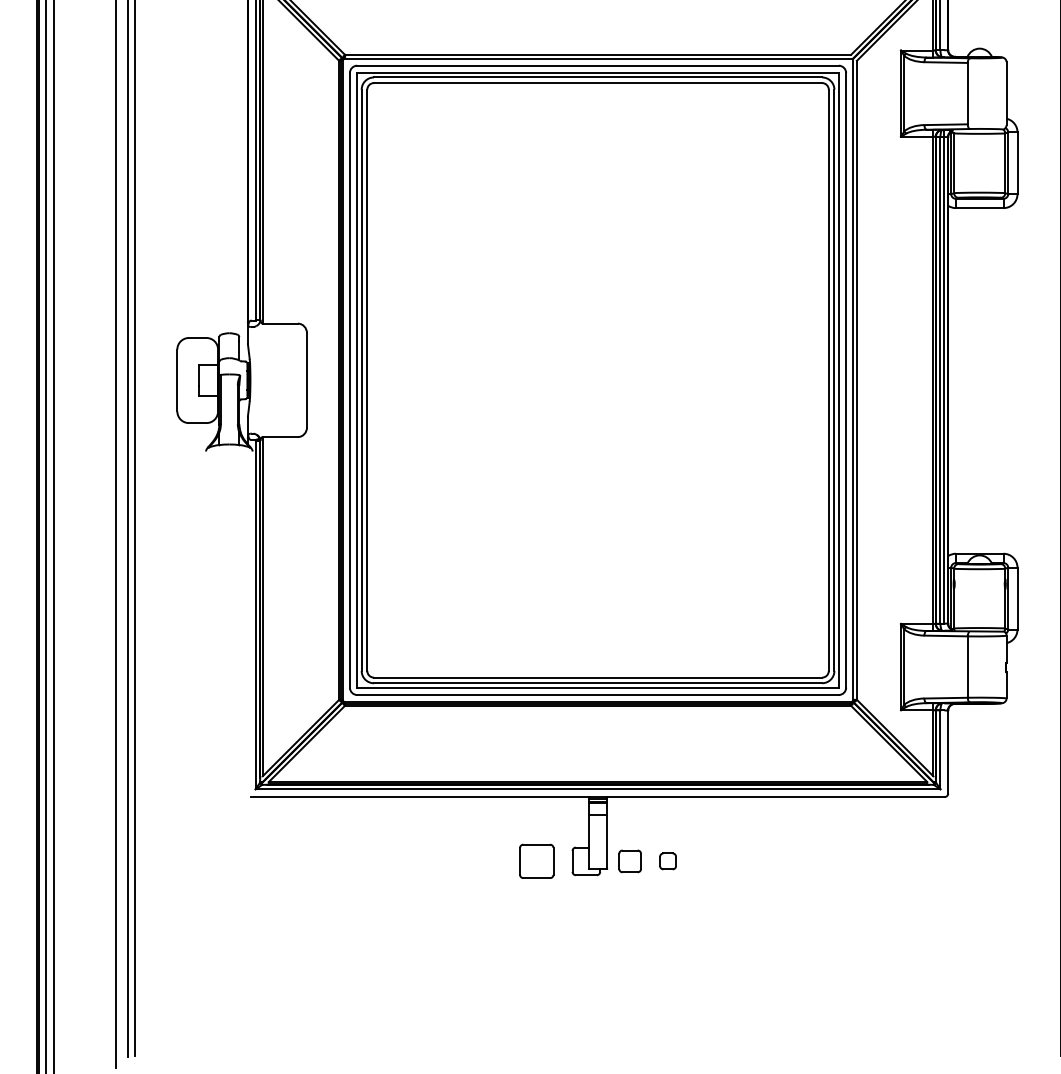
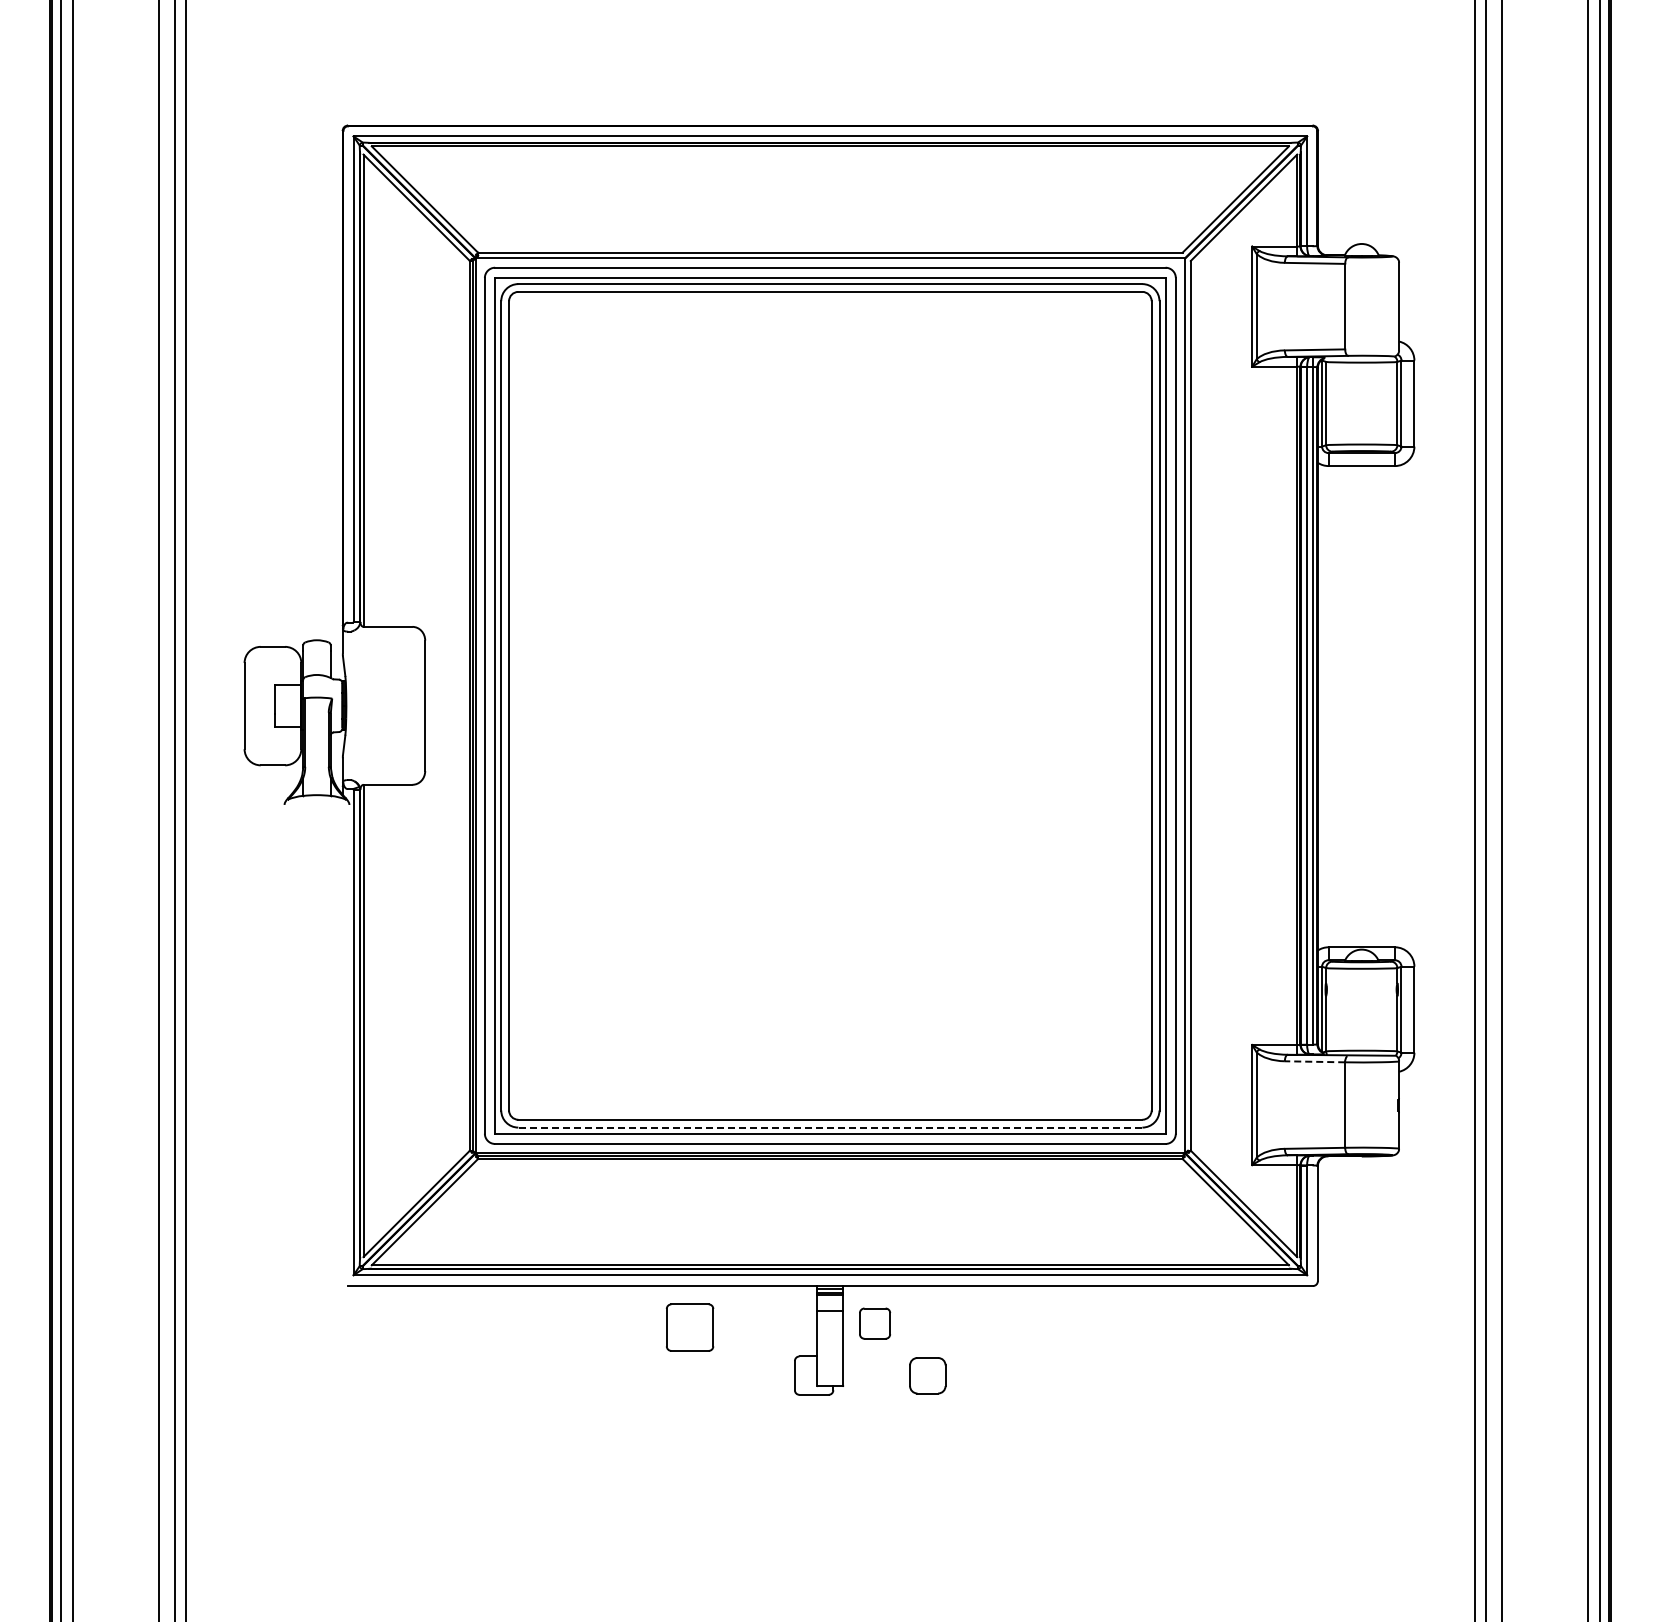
line: (945, 635) -> (1314, 1061), solid -> dashed
line: (597, 683) -> (829, 1127), solid -> dashed
part: (536, 861) -> (689, 1327), moved
part: (630, 861) -> (875, 1323), moved
part: (667, 861) -> (927, 1375), size x1.6

